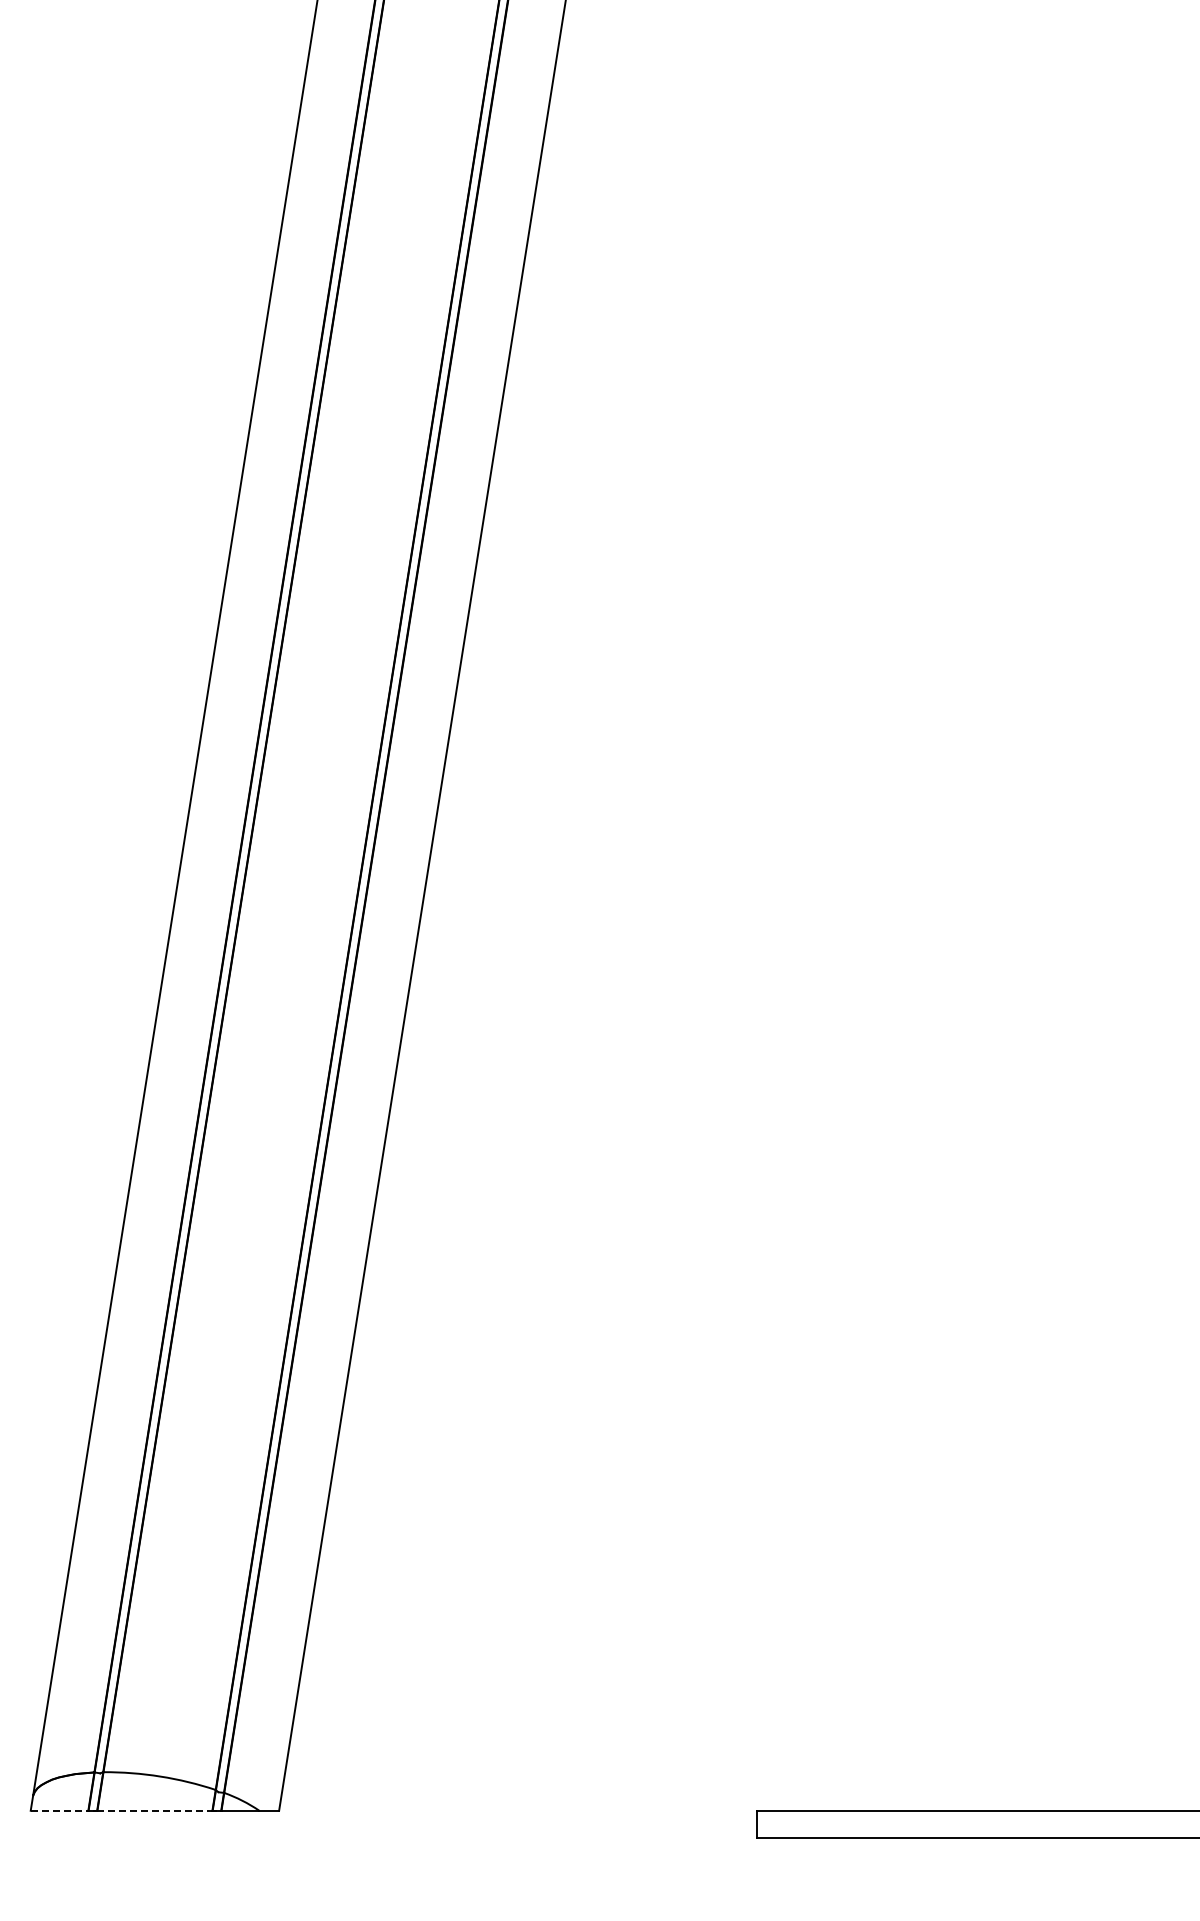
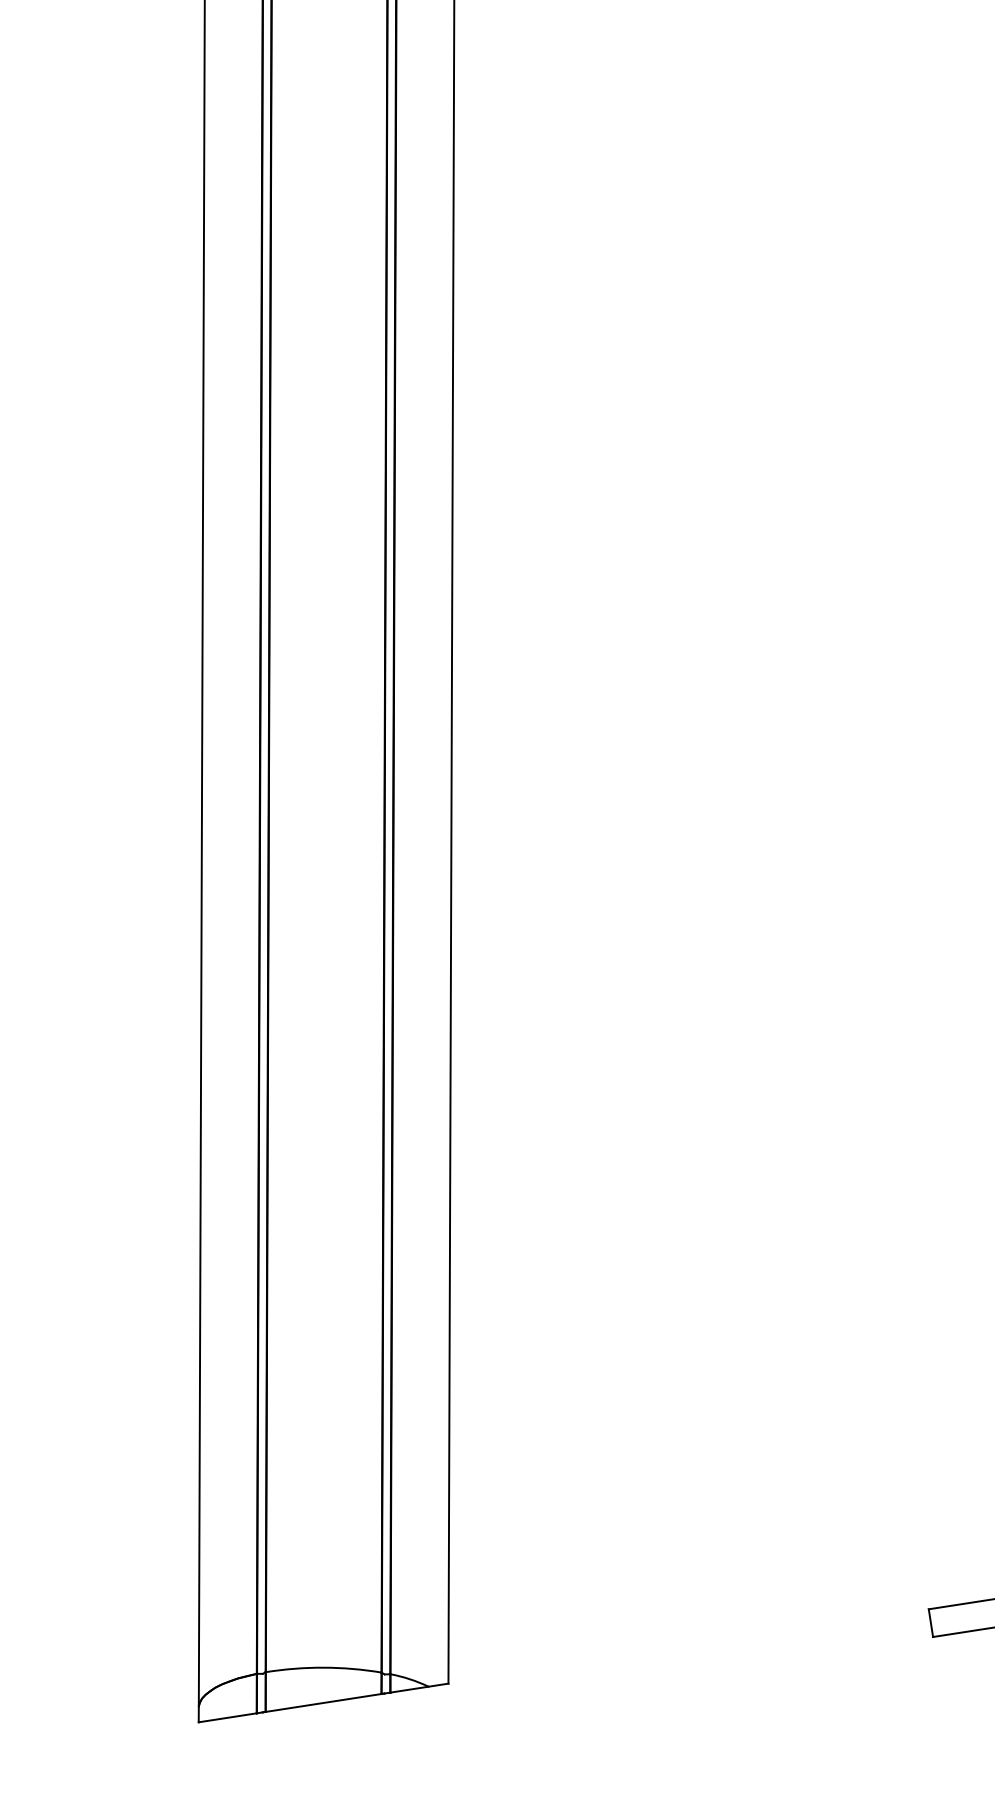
line: (59, 1810) -> (227, 1717), dashed -> solid
line: (155, 1810) -> (324, 1702), dashed -> solid

